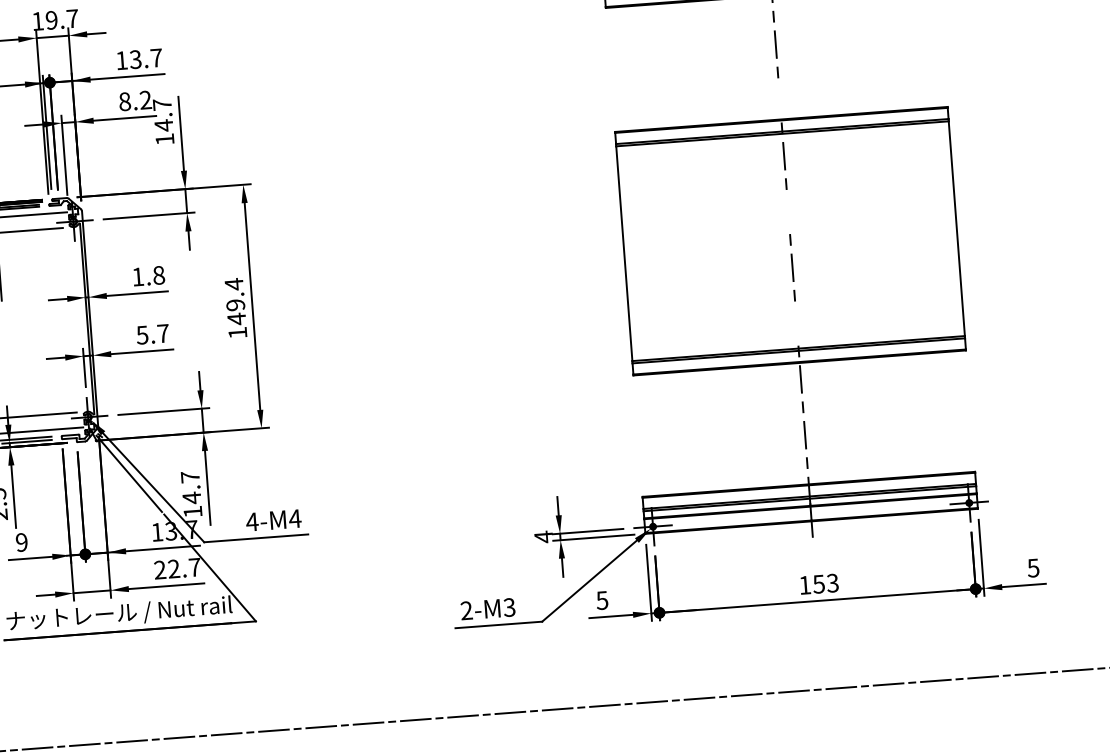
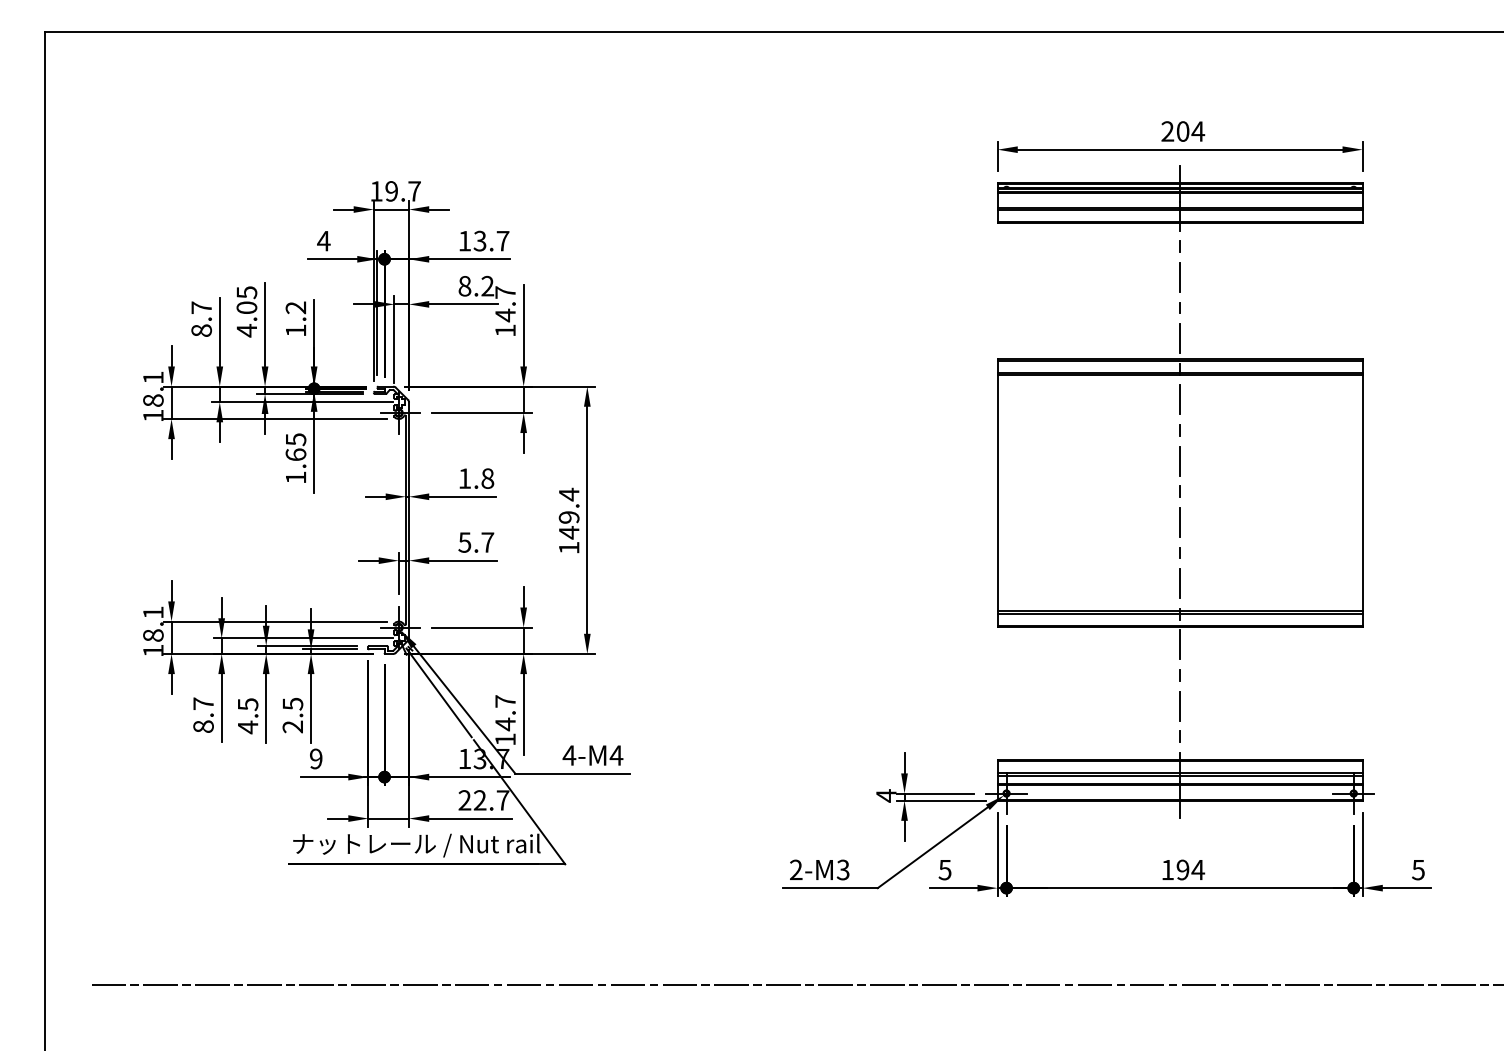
line: (780, 100) -> (1180, 338), added
line: (788, 211) -> (1180, 460), added
line: (797, 323) -> (1180, 583), added
text: (825, 583) -> (1190, 869), 153 -> 194

